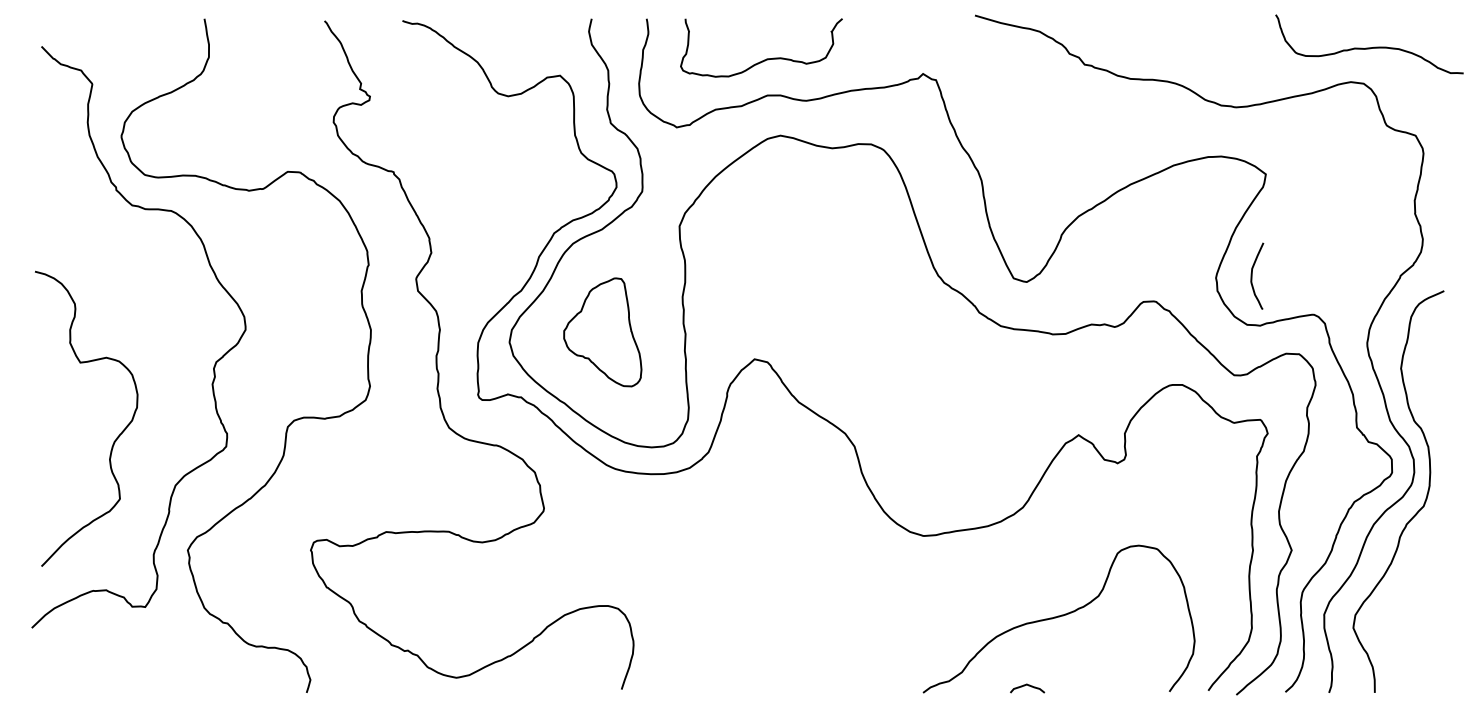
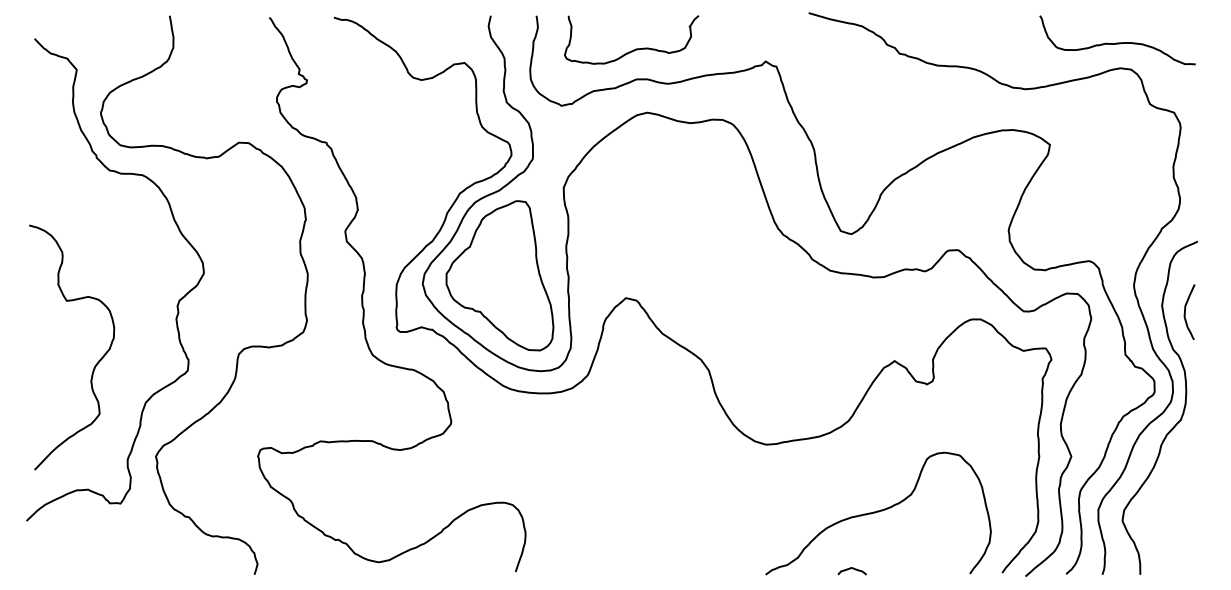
curve: (1369, 47) -> (1117, 42), moved
curve: (1252, 275) -> (1185, 311), moved
part: (602, 332) -> (499, 275), size x1.67

